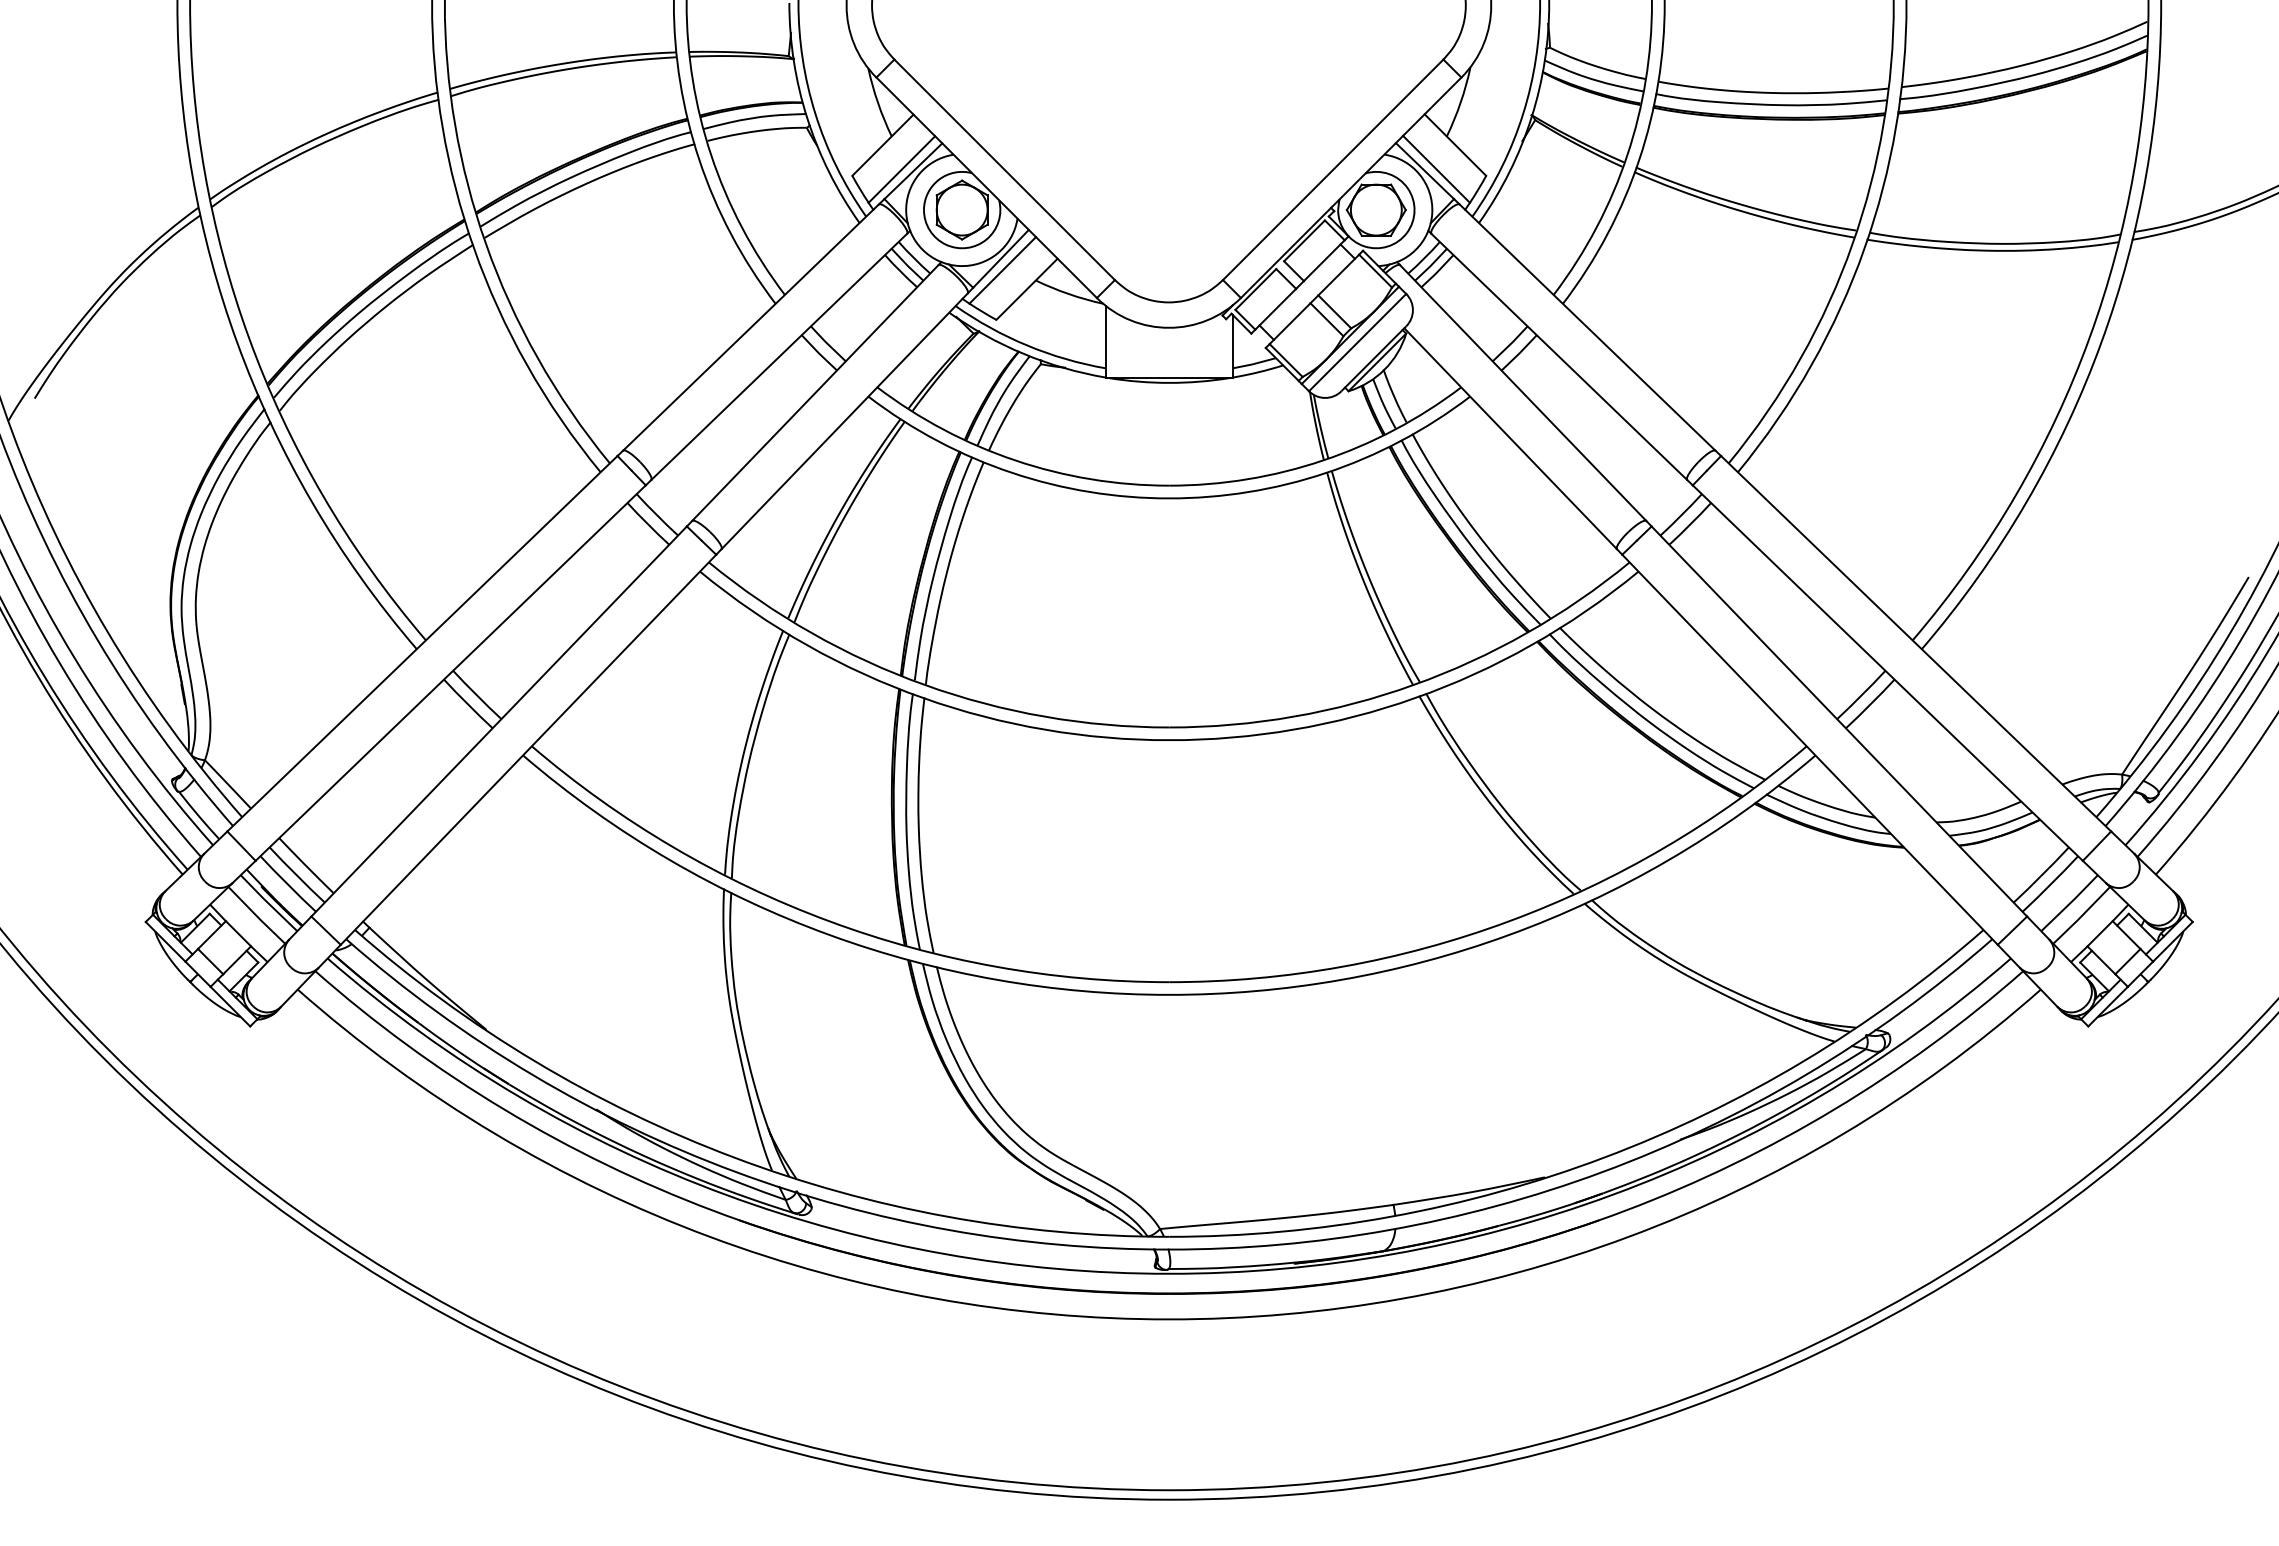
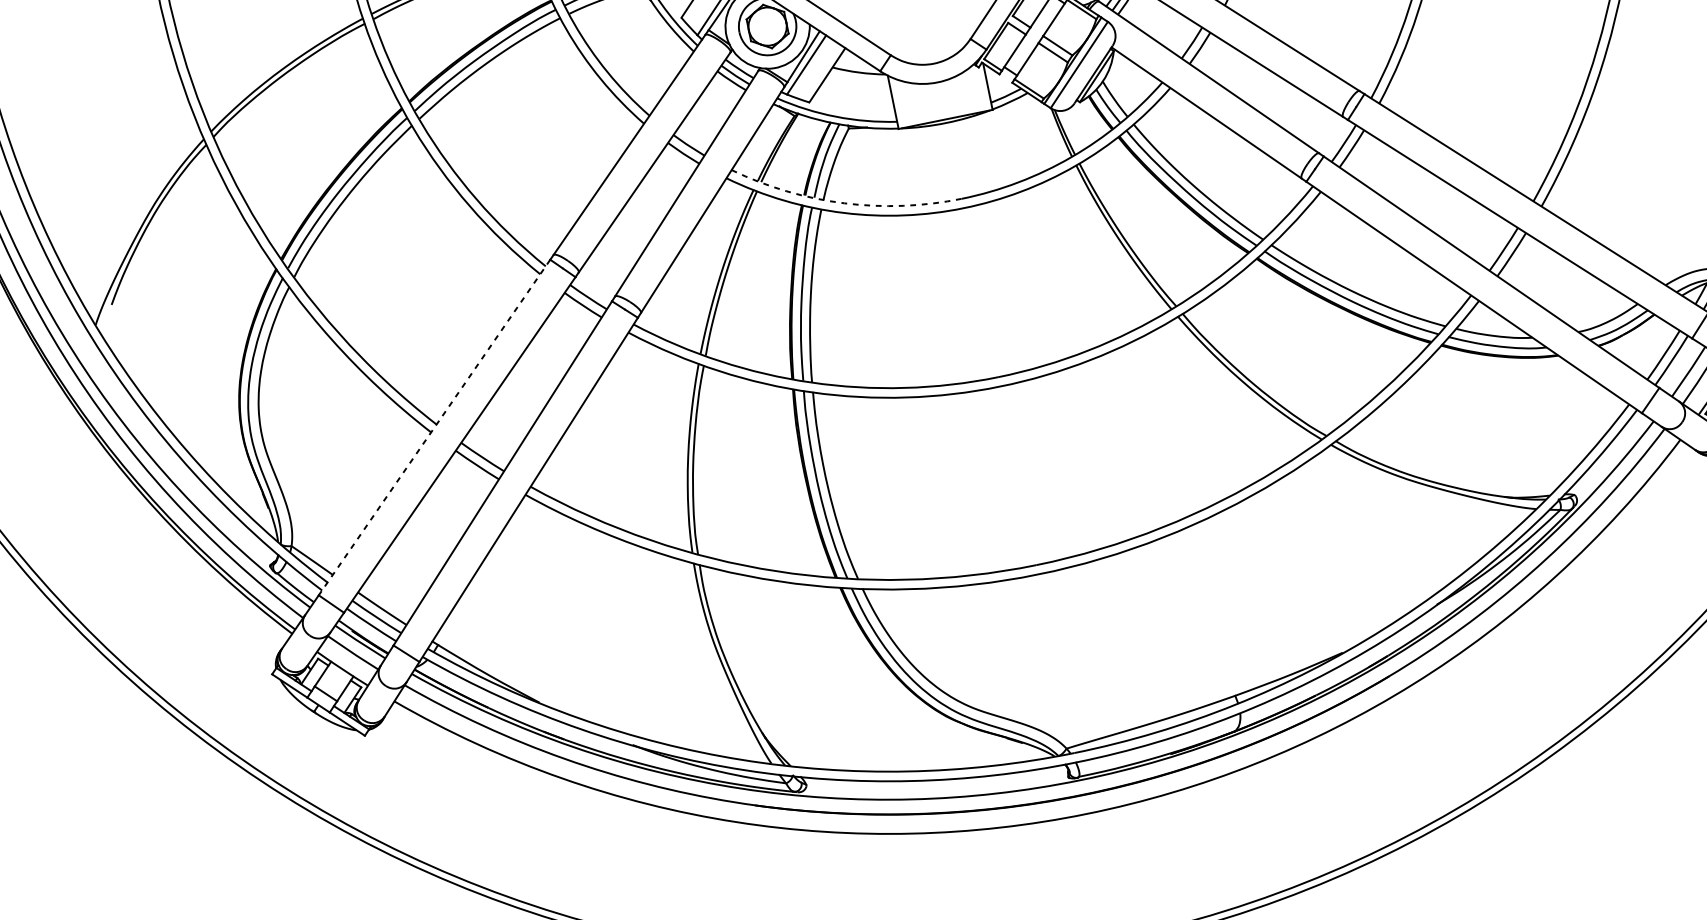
arc: (1015, 460) -> (844, 203), solid -> dashed
line: (422, 643) -> (434, 427), solid -> dashed

